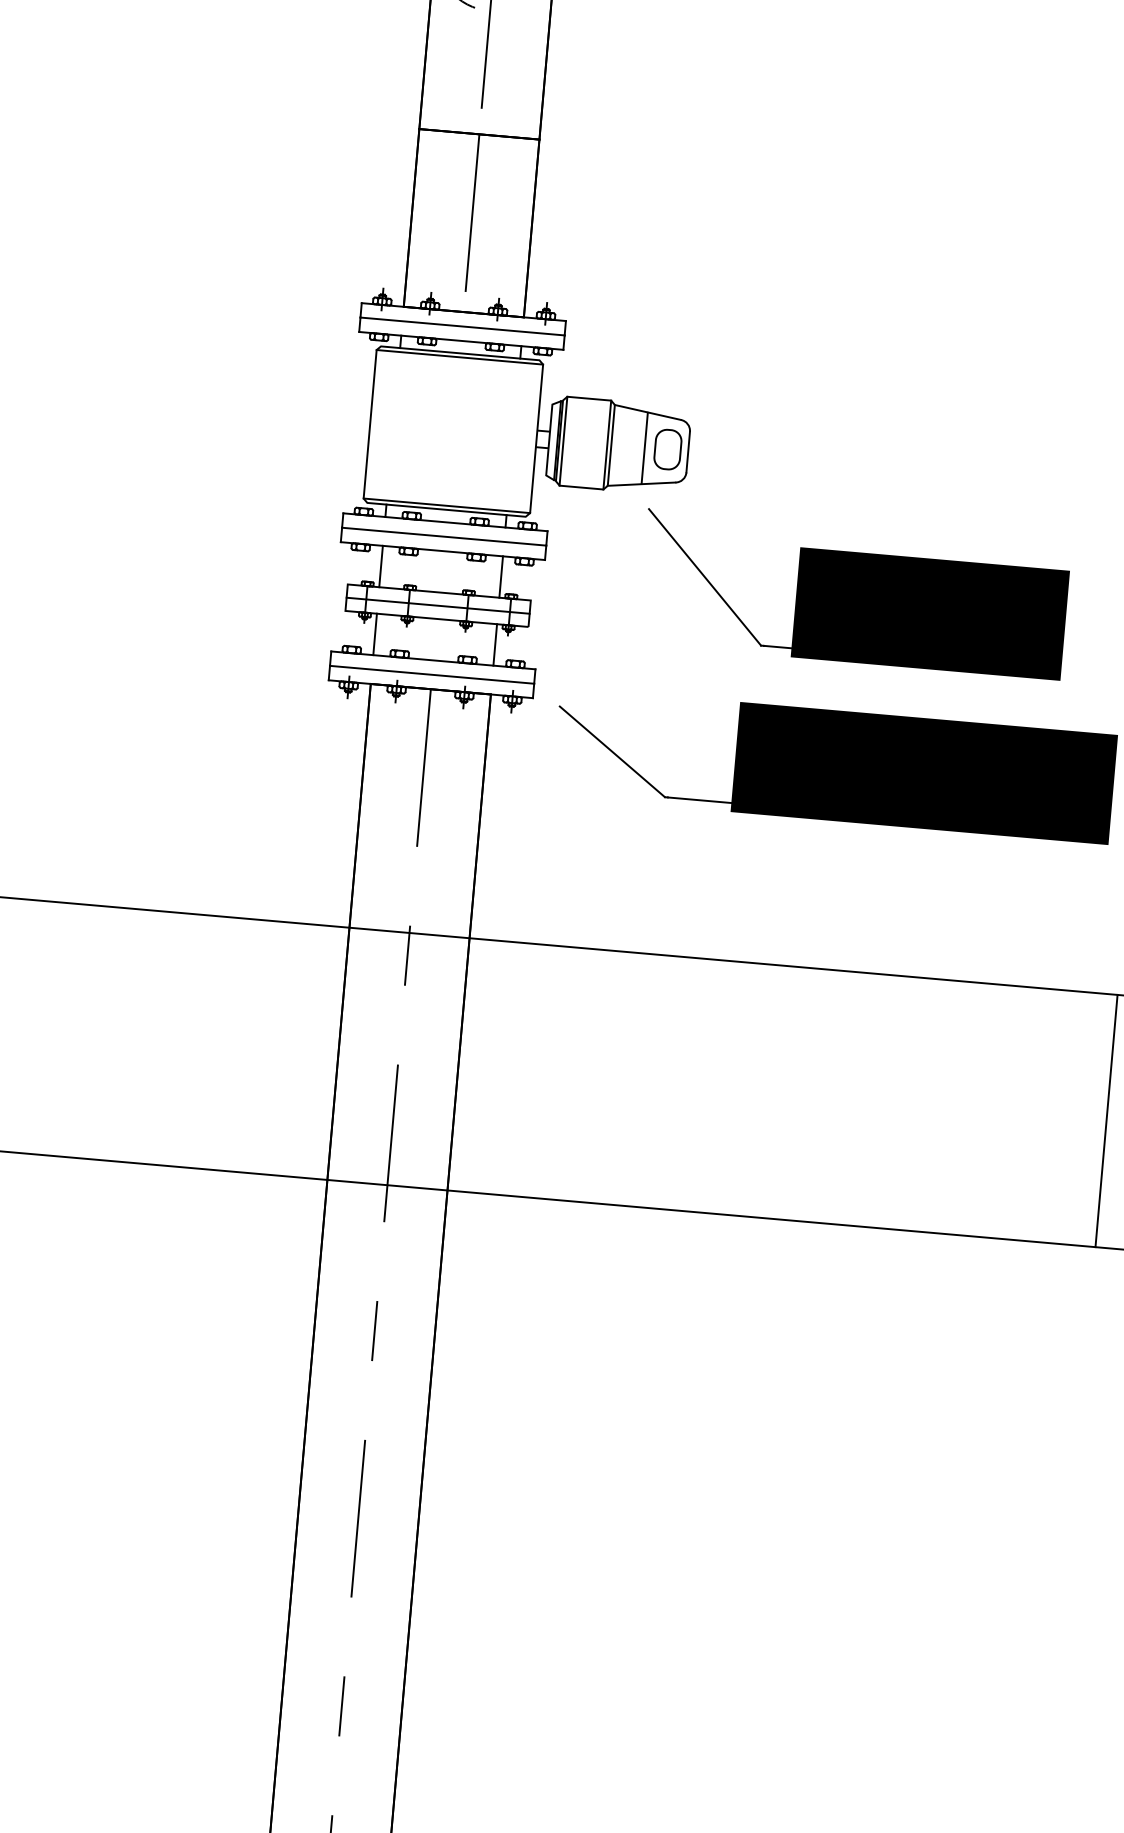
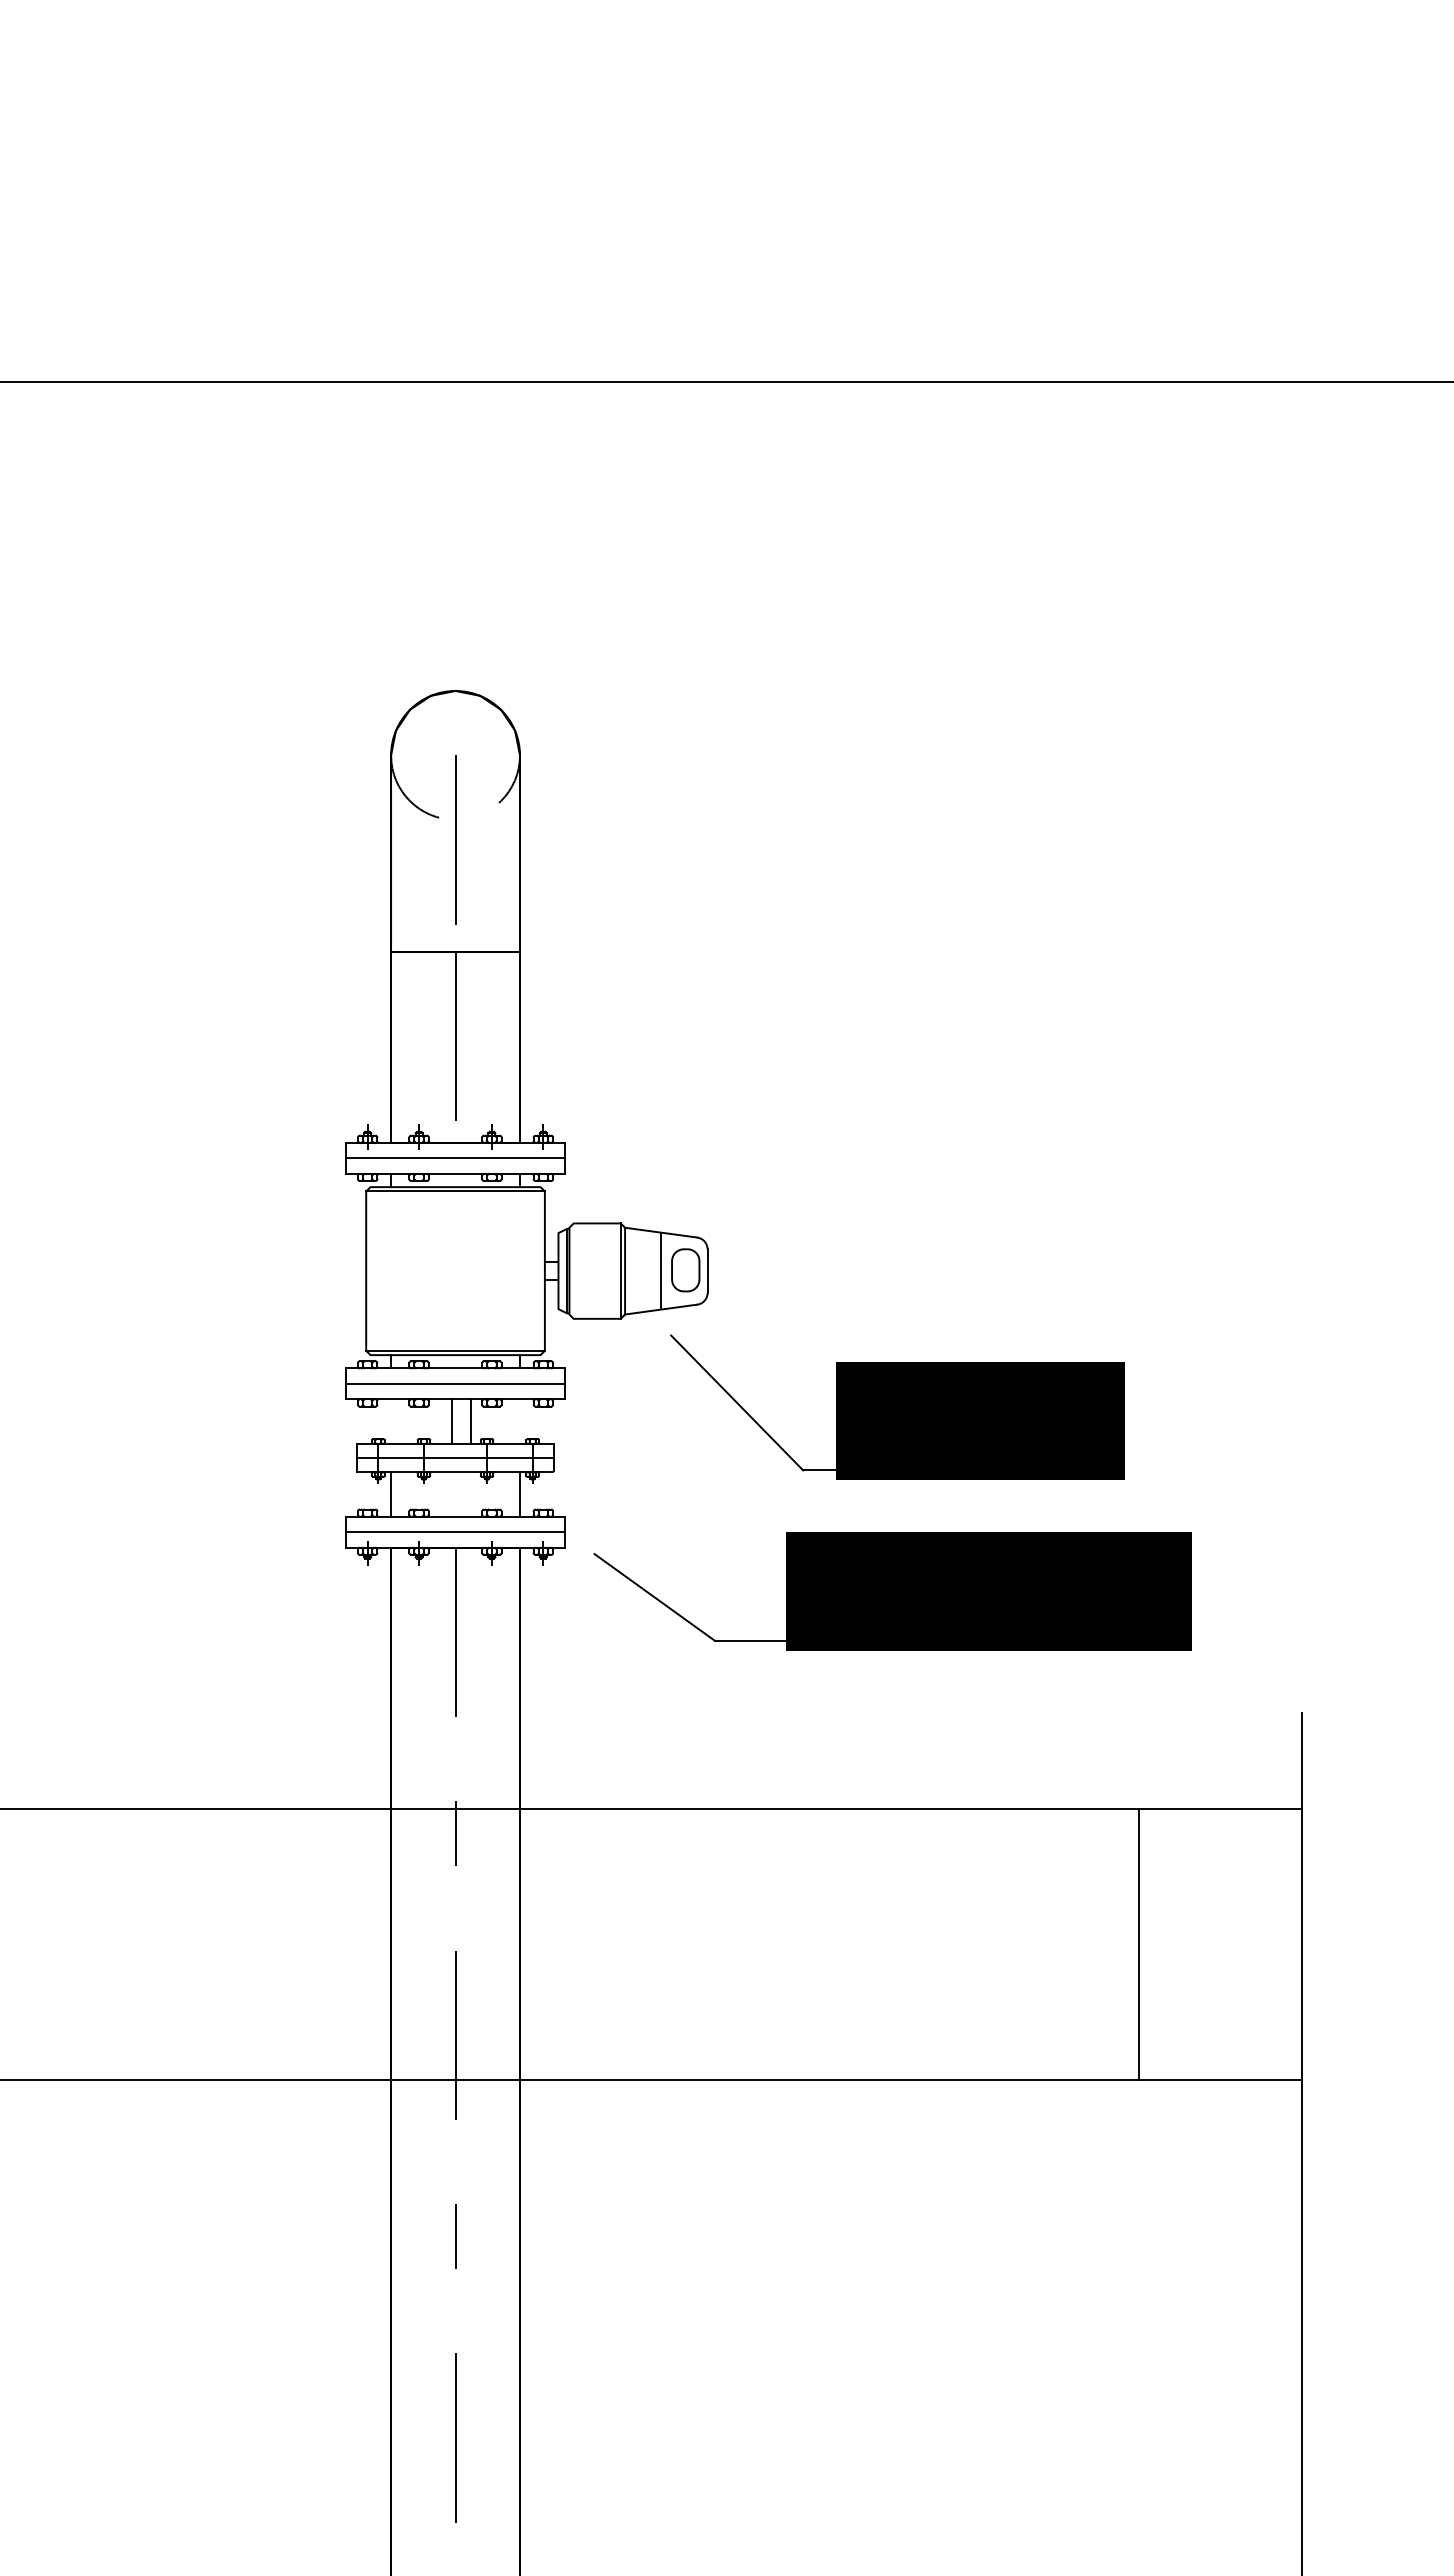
line: (563, 440) -> (573, 1270), removed
line: (381, 566) -> (452, 1421), moved
line: (501, 576) -> (471, 1421), moved
line: (1106, 1120) -> (1138, 1944), moved

